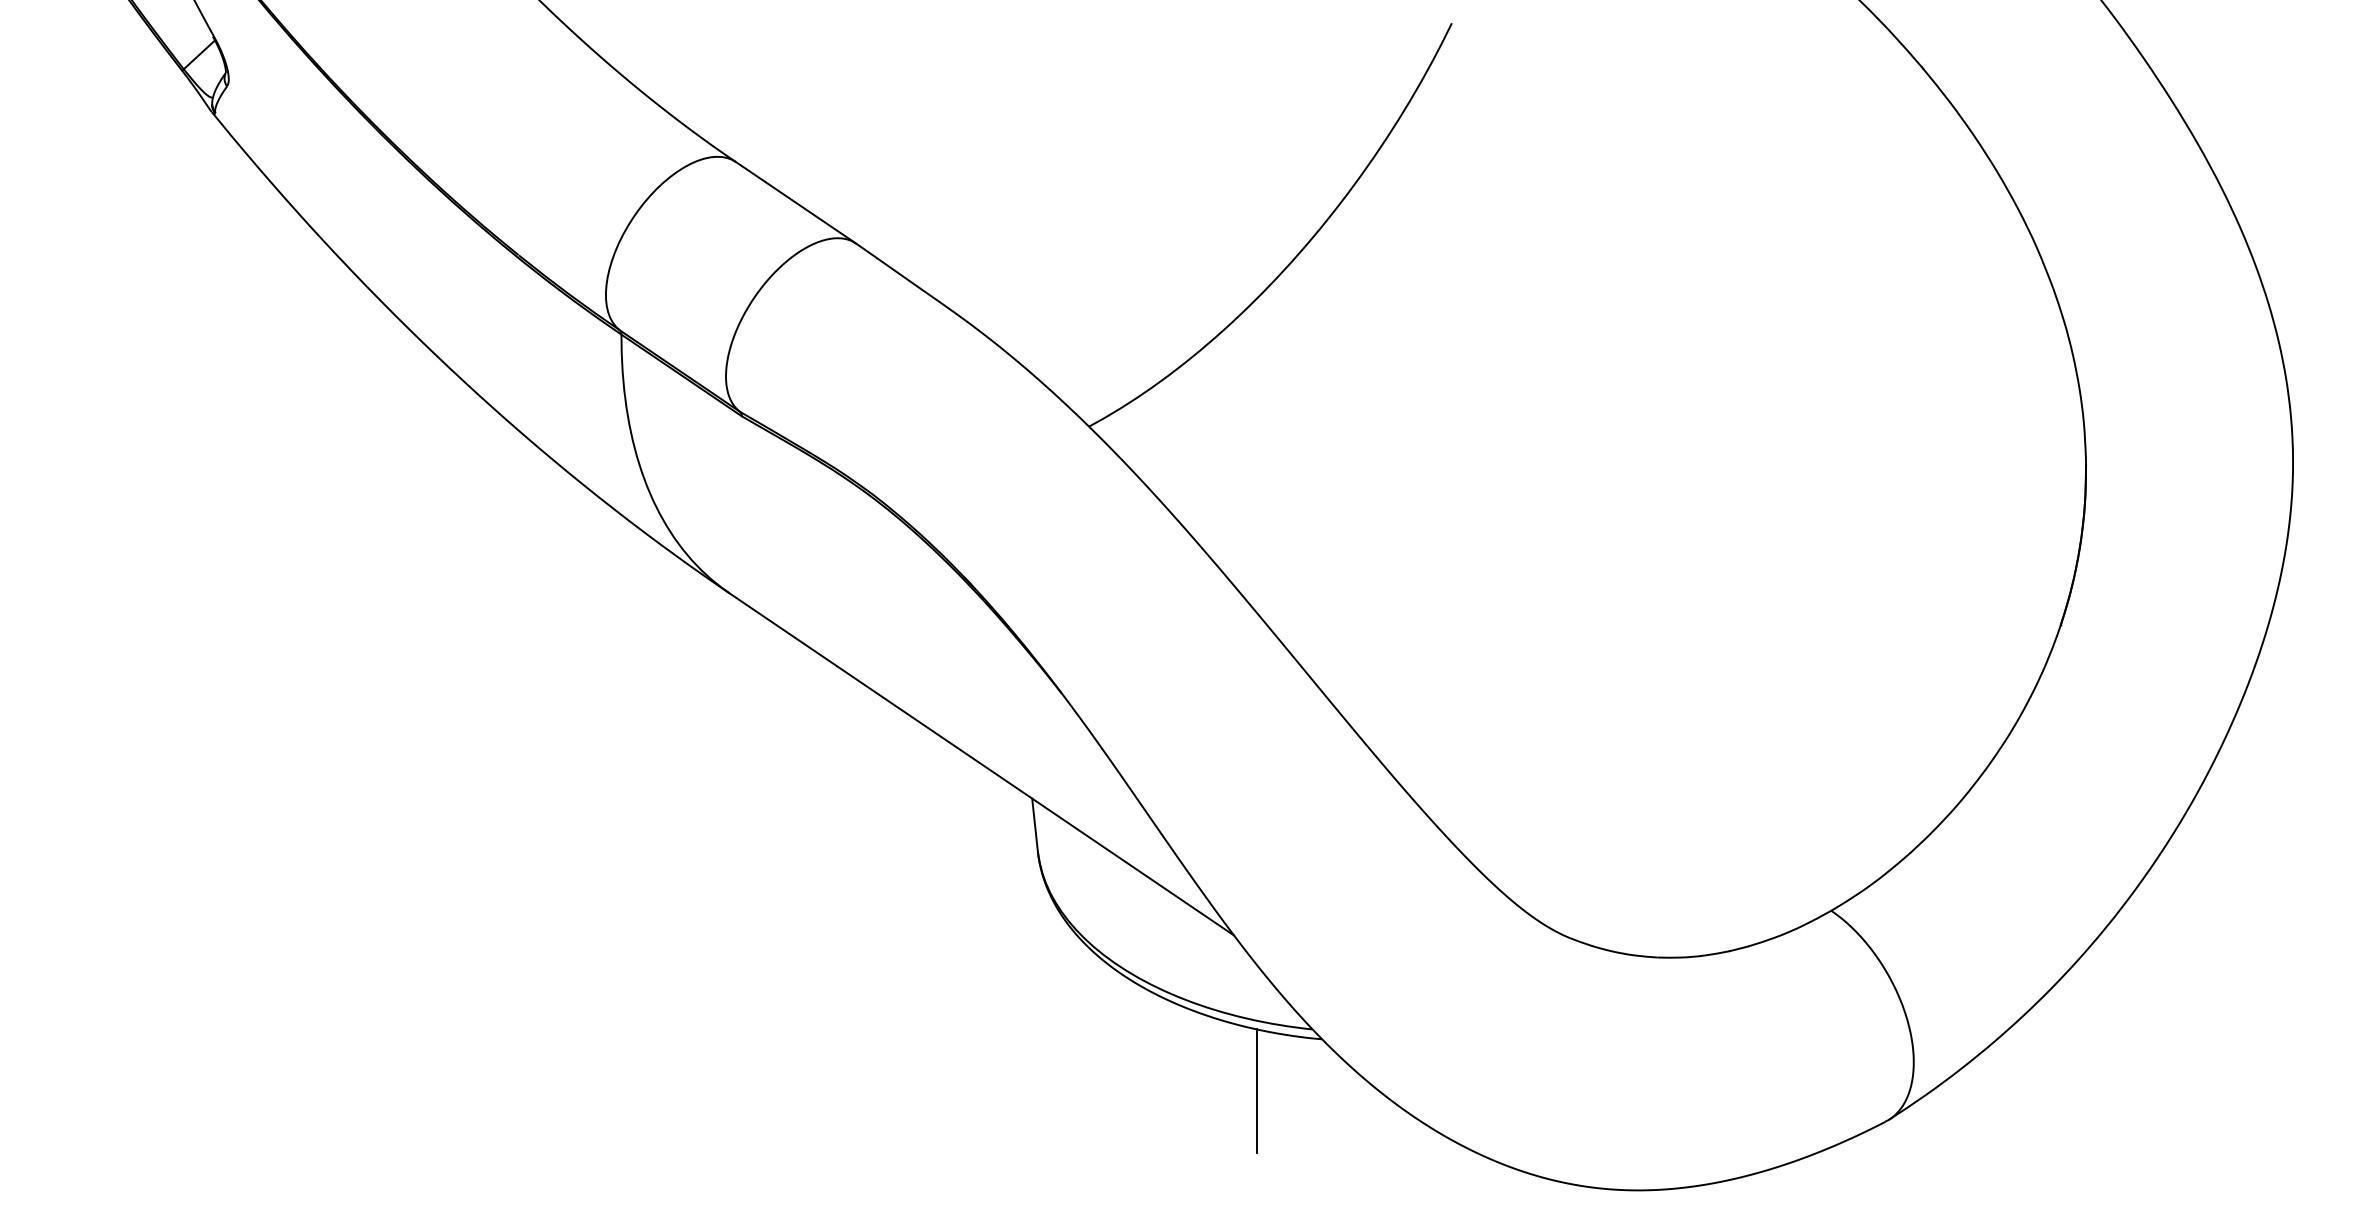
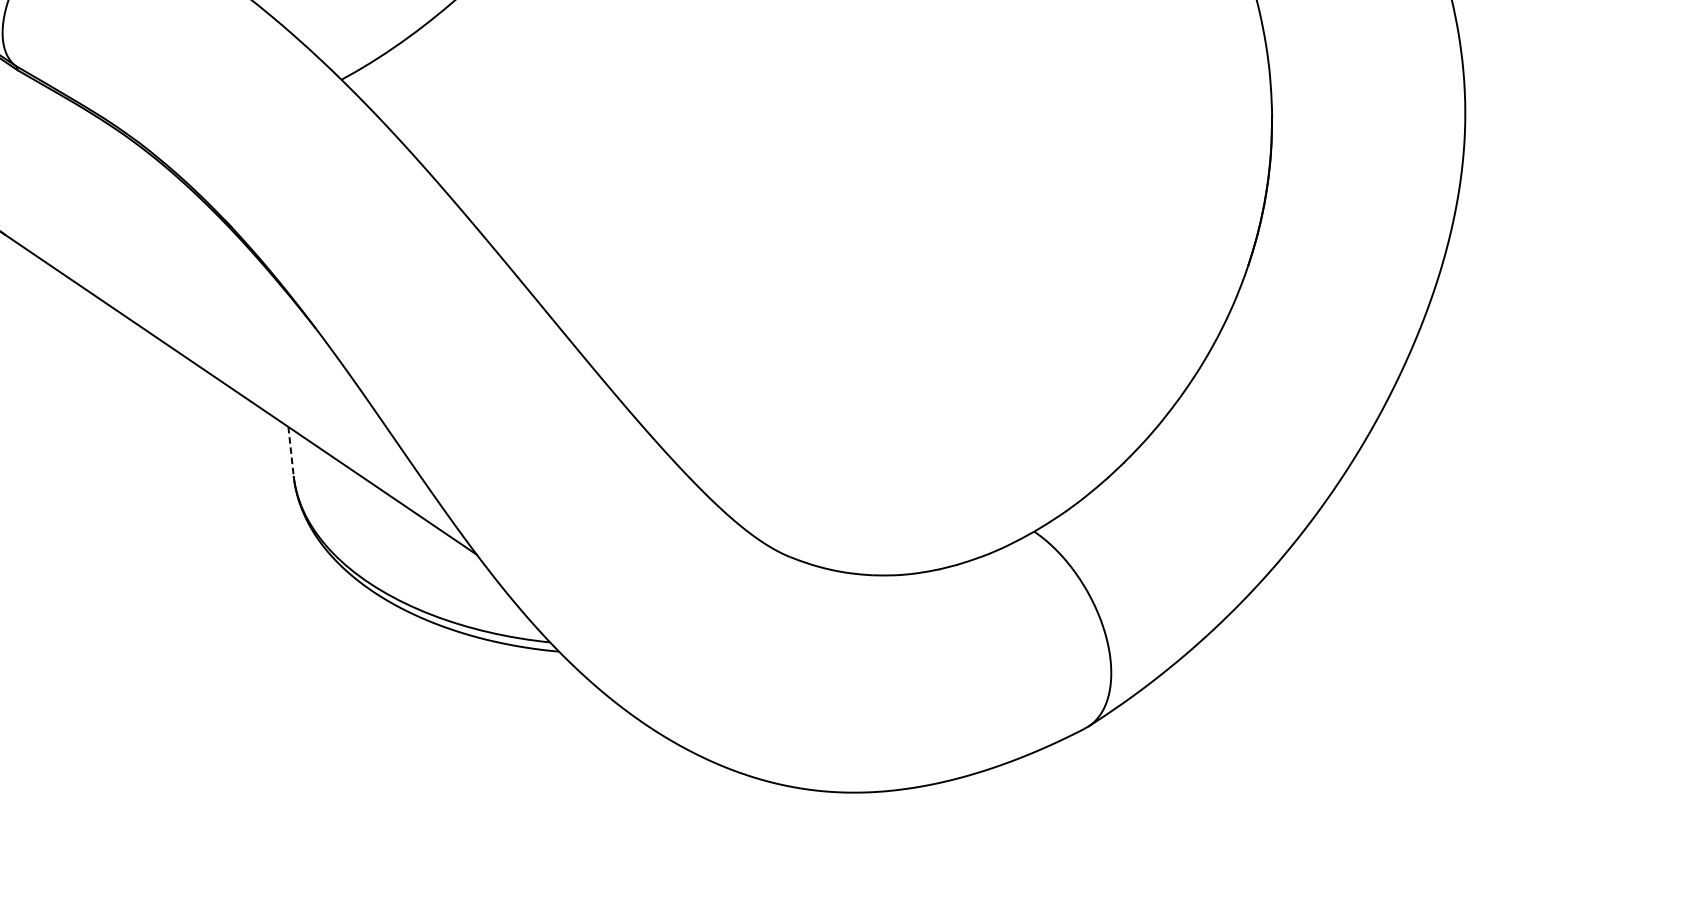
line: (1035, 825) -> (291, 452), solid -> dashed
line: (1256, 1091) -> (497, 700), removed

